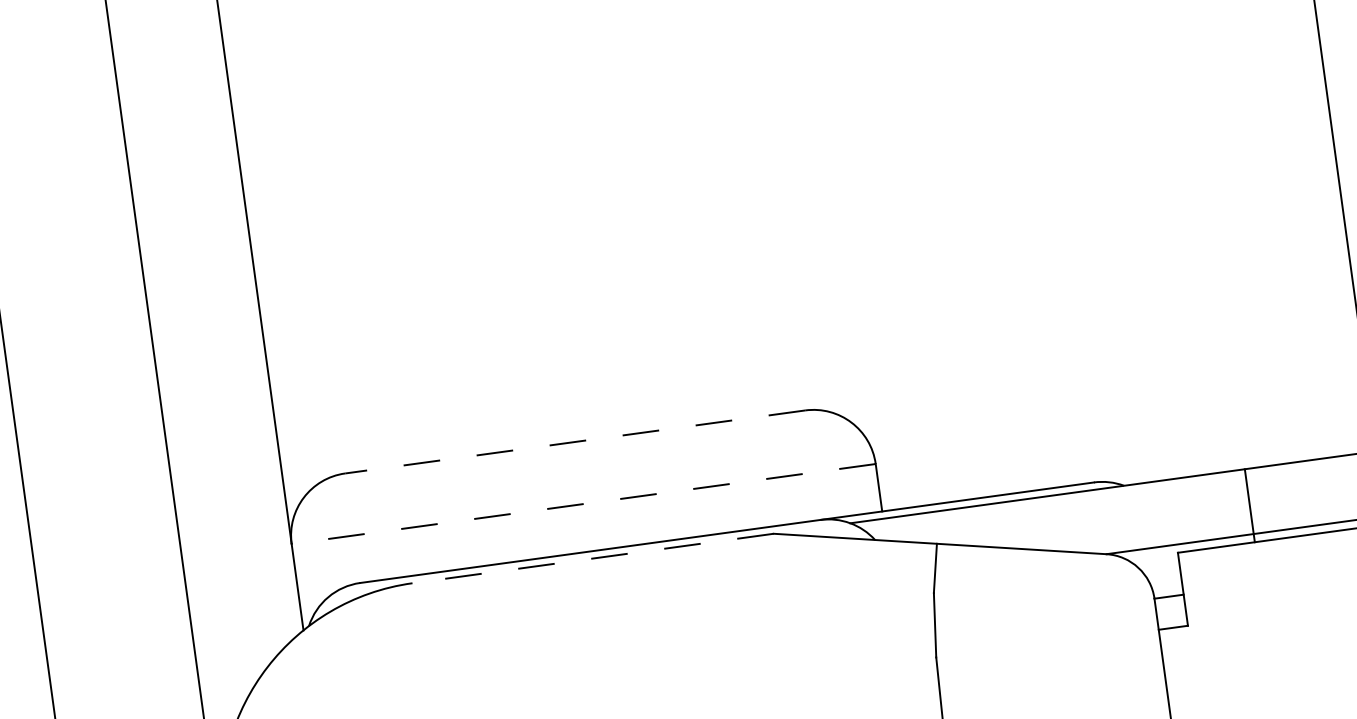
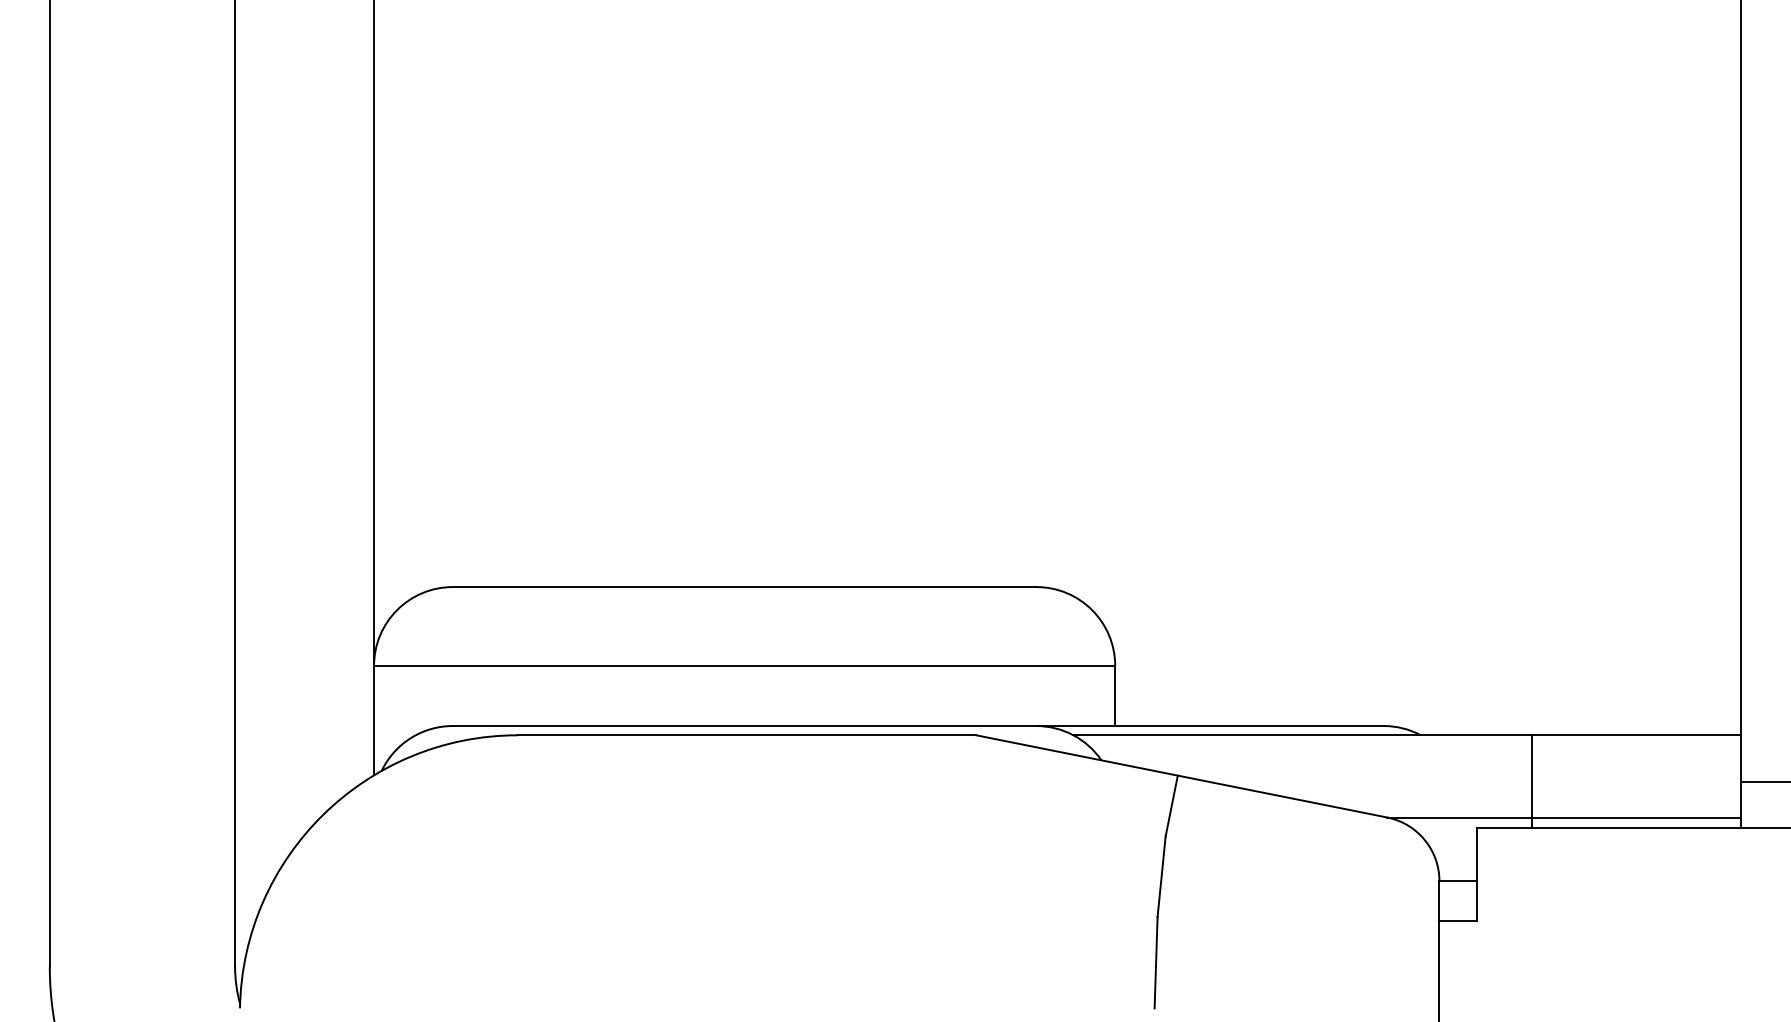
line: (575, 442) -> (744, 587), dashed -> solid
line: (583, 503) -> (744, 665), dashed -> solid
line: (1250, 505) -> (1532, 781), moved
line: (592, 558) -> (746, 735), dashed -> solid

